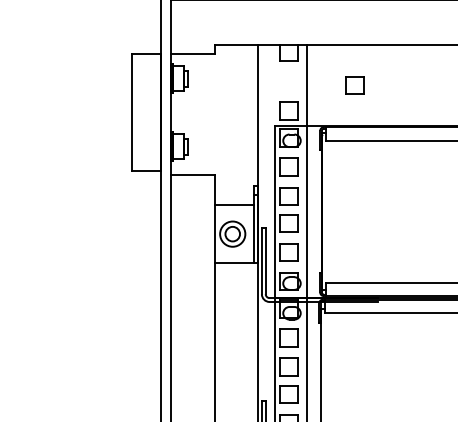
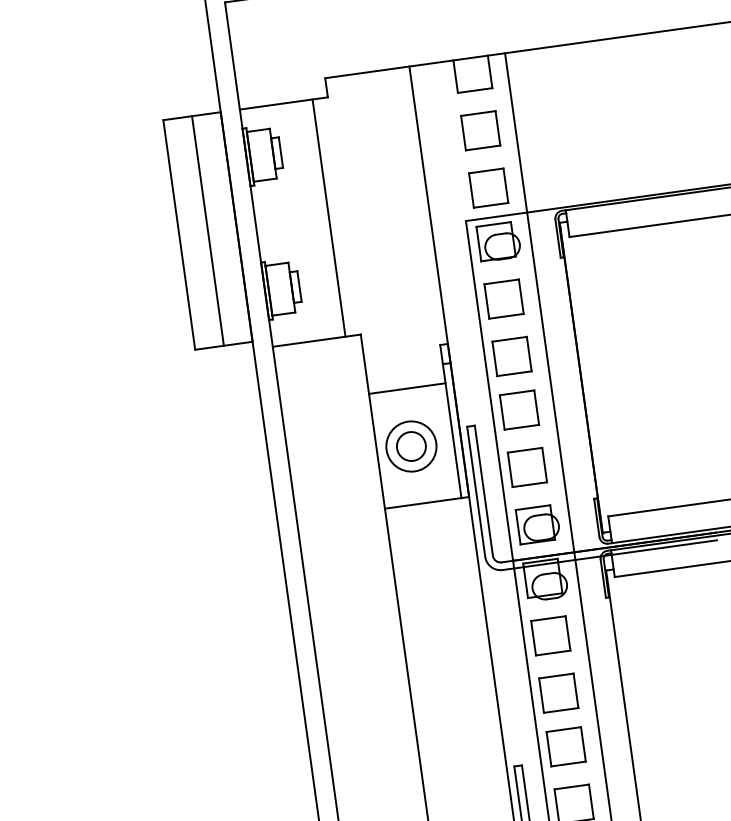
part: (354, 85) -> (479, 130), moved
line: (146, 112) -> (208, 230), added
line: (207, 114) -> (329, 217), added

